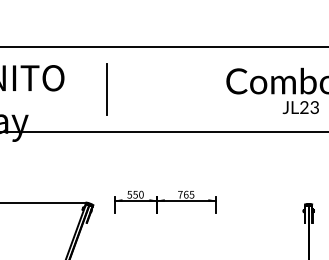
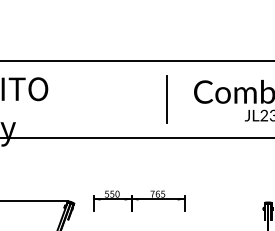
line: (106, 89) -> (166, 99), moved

